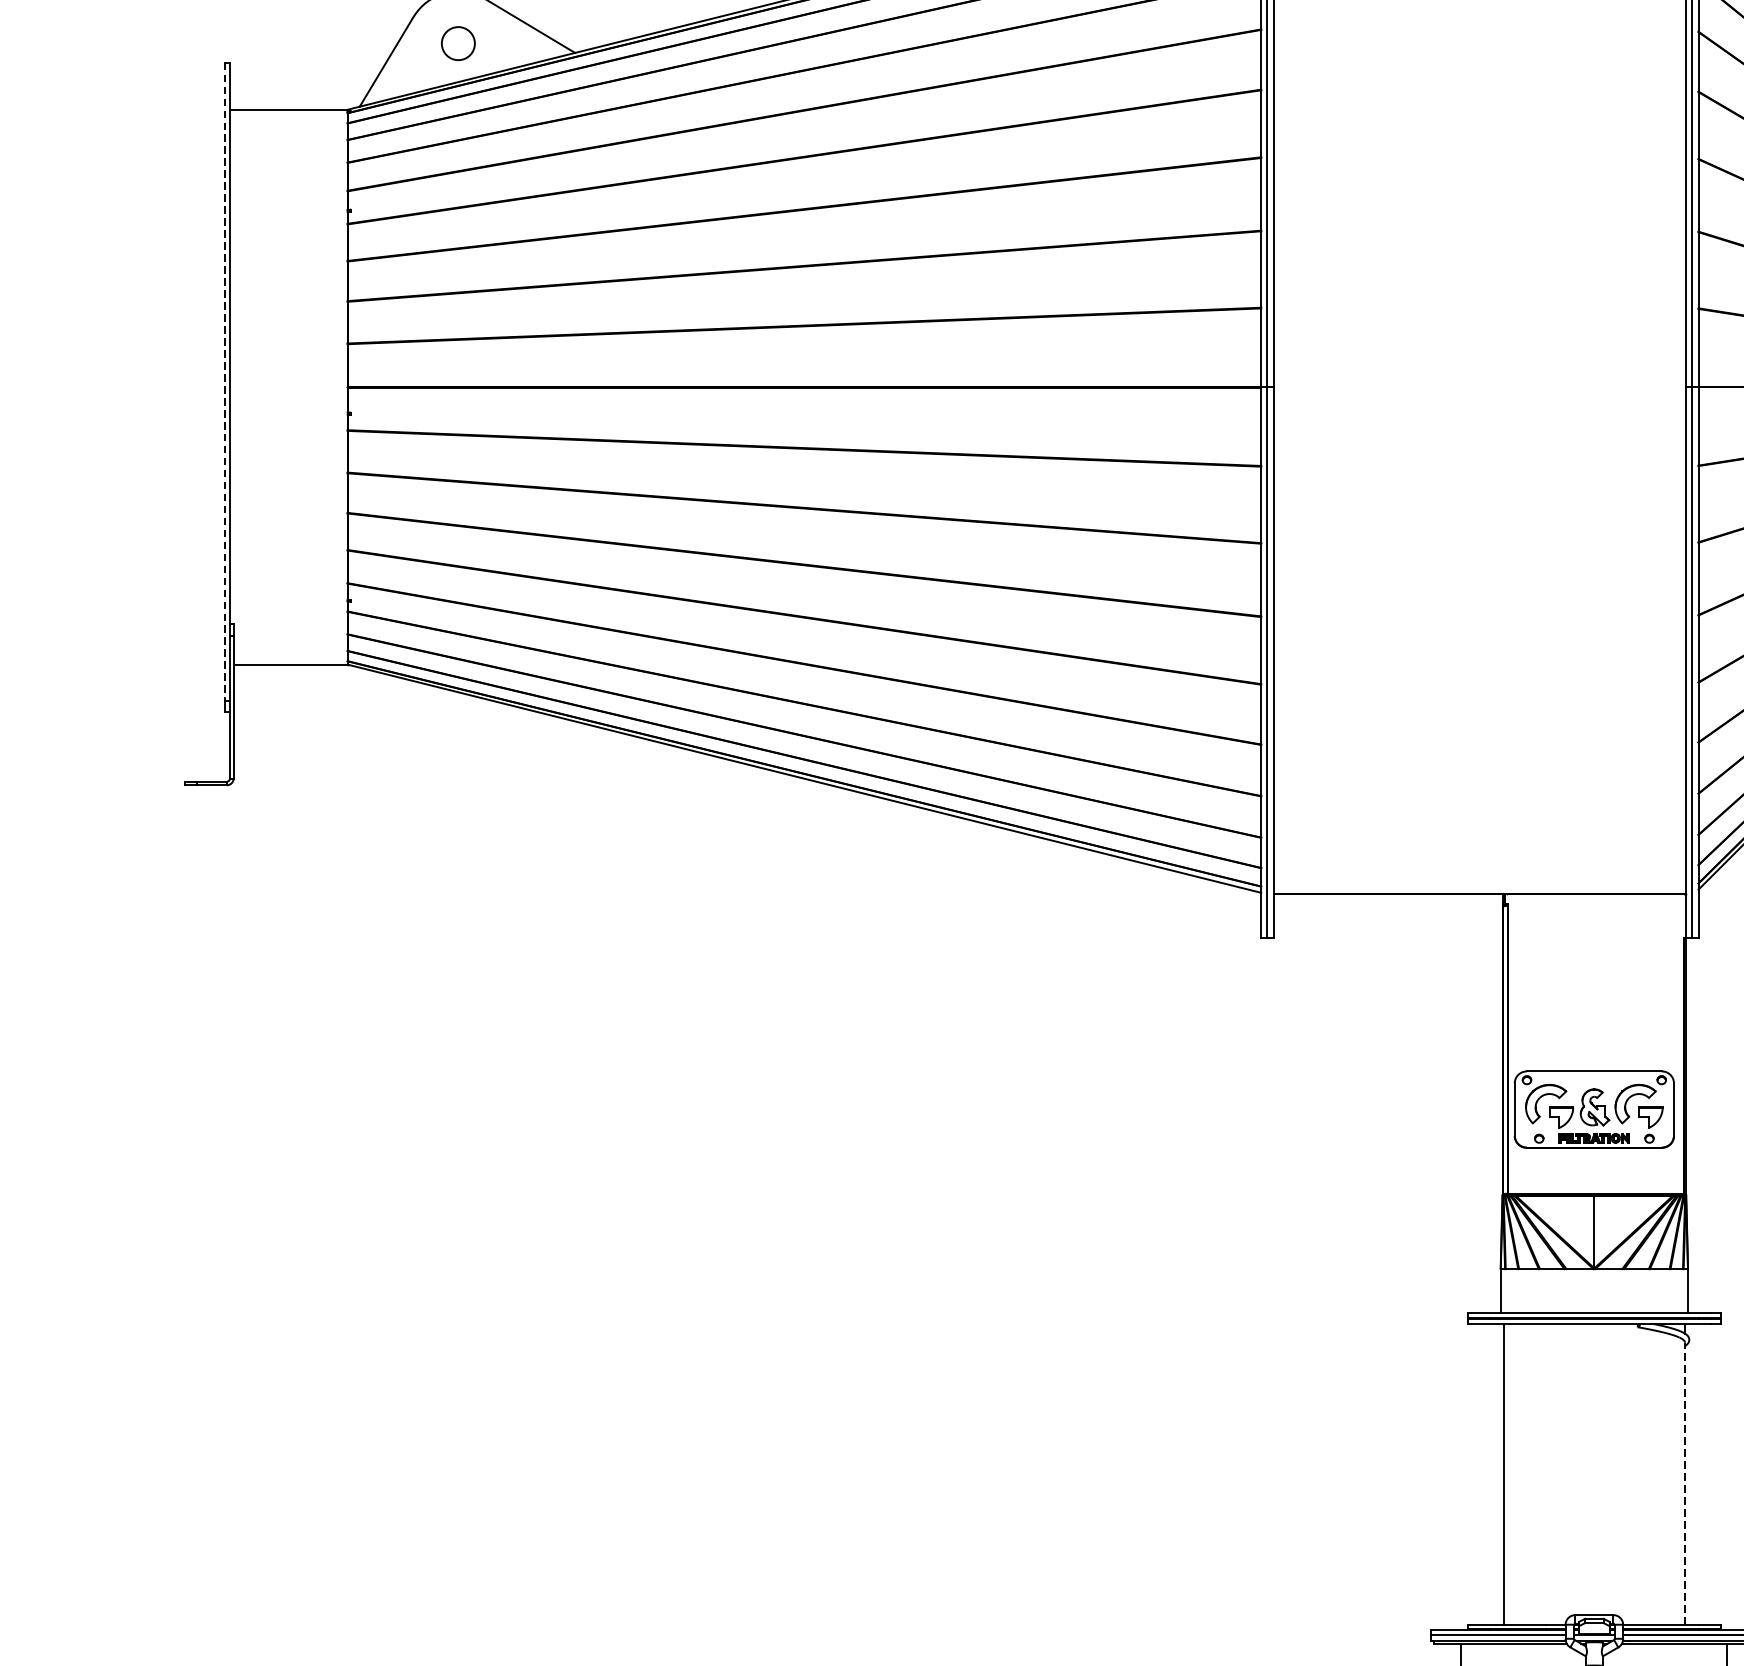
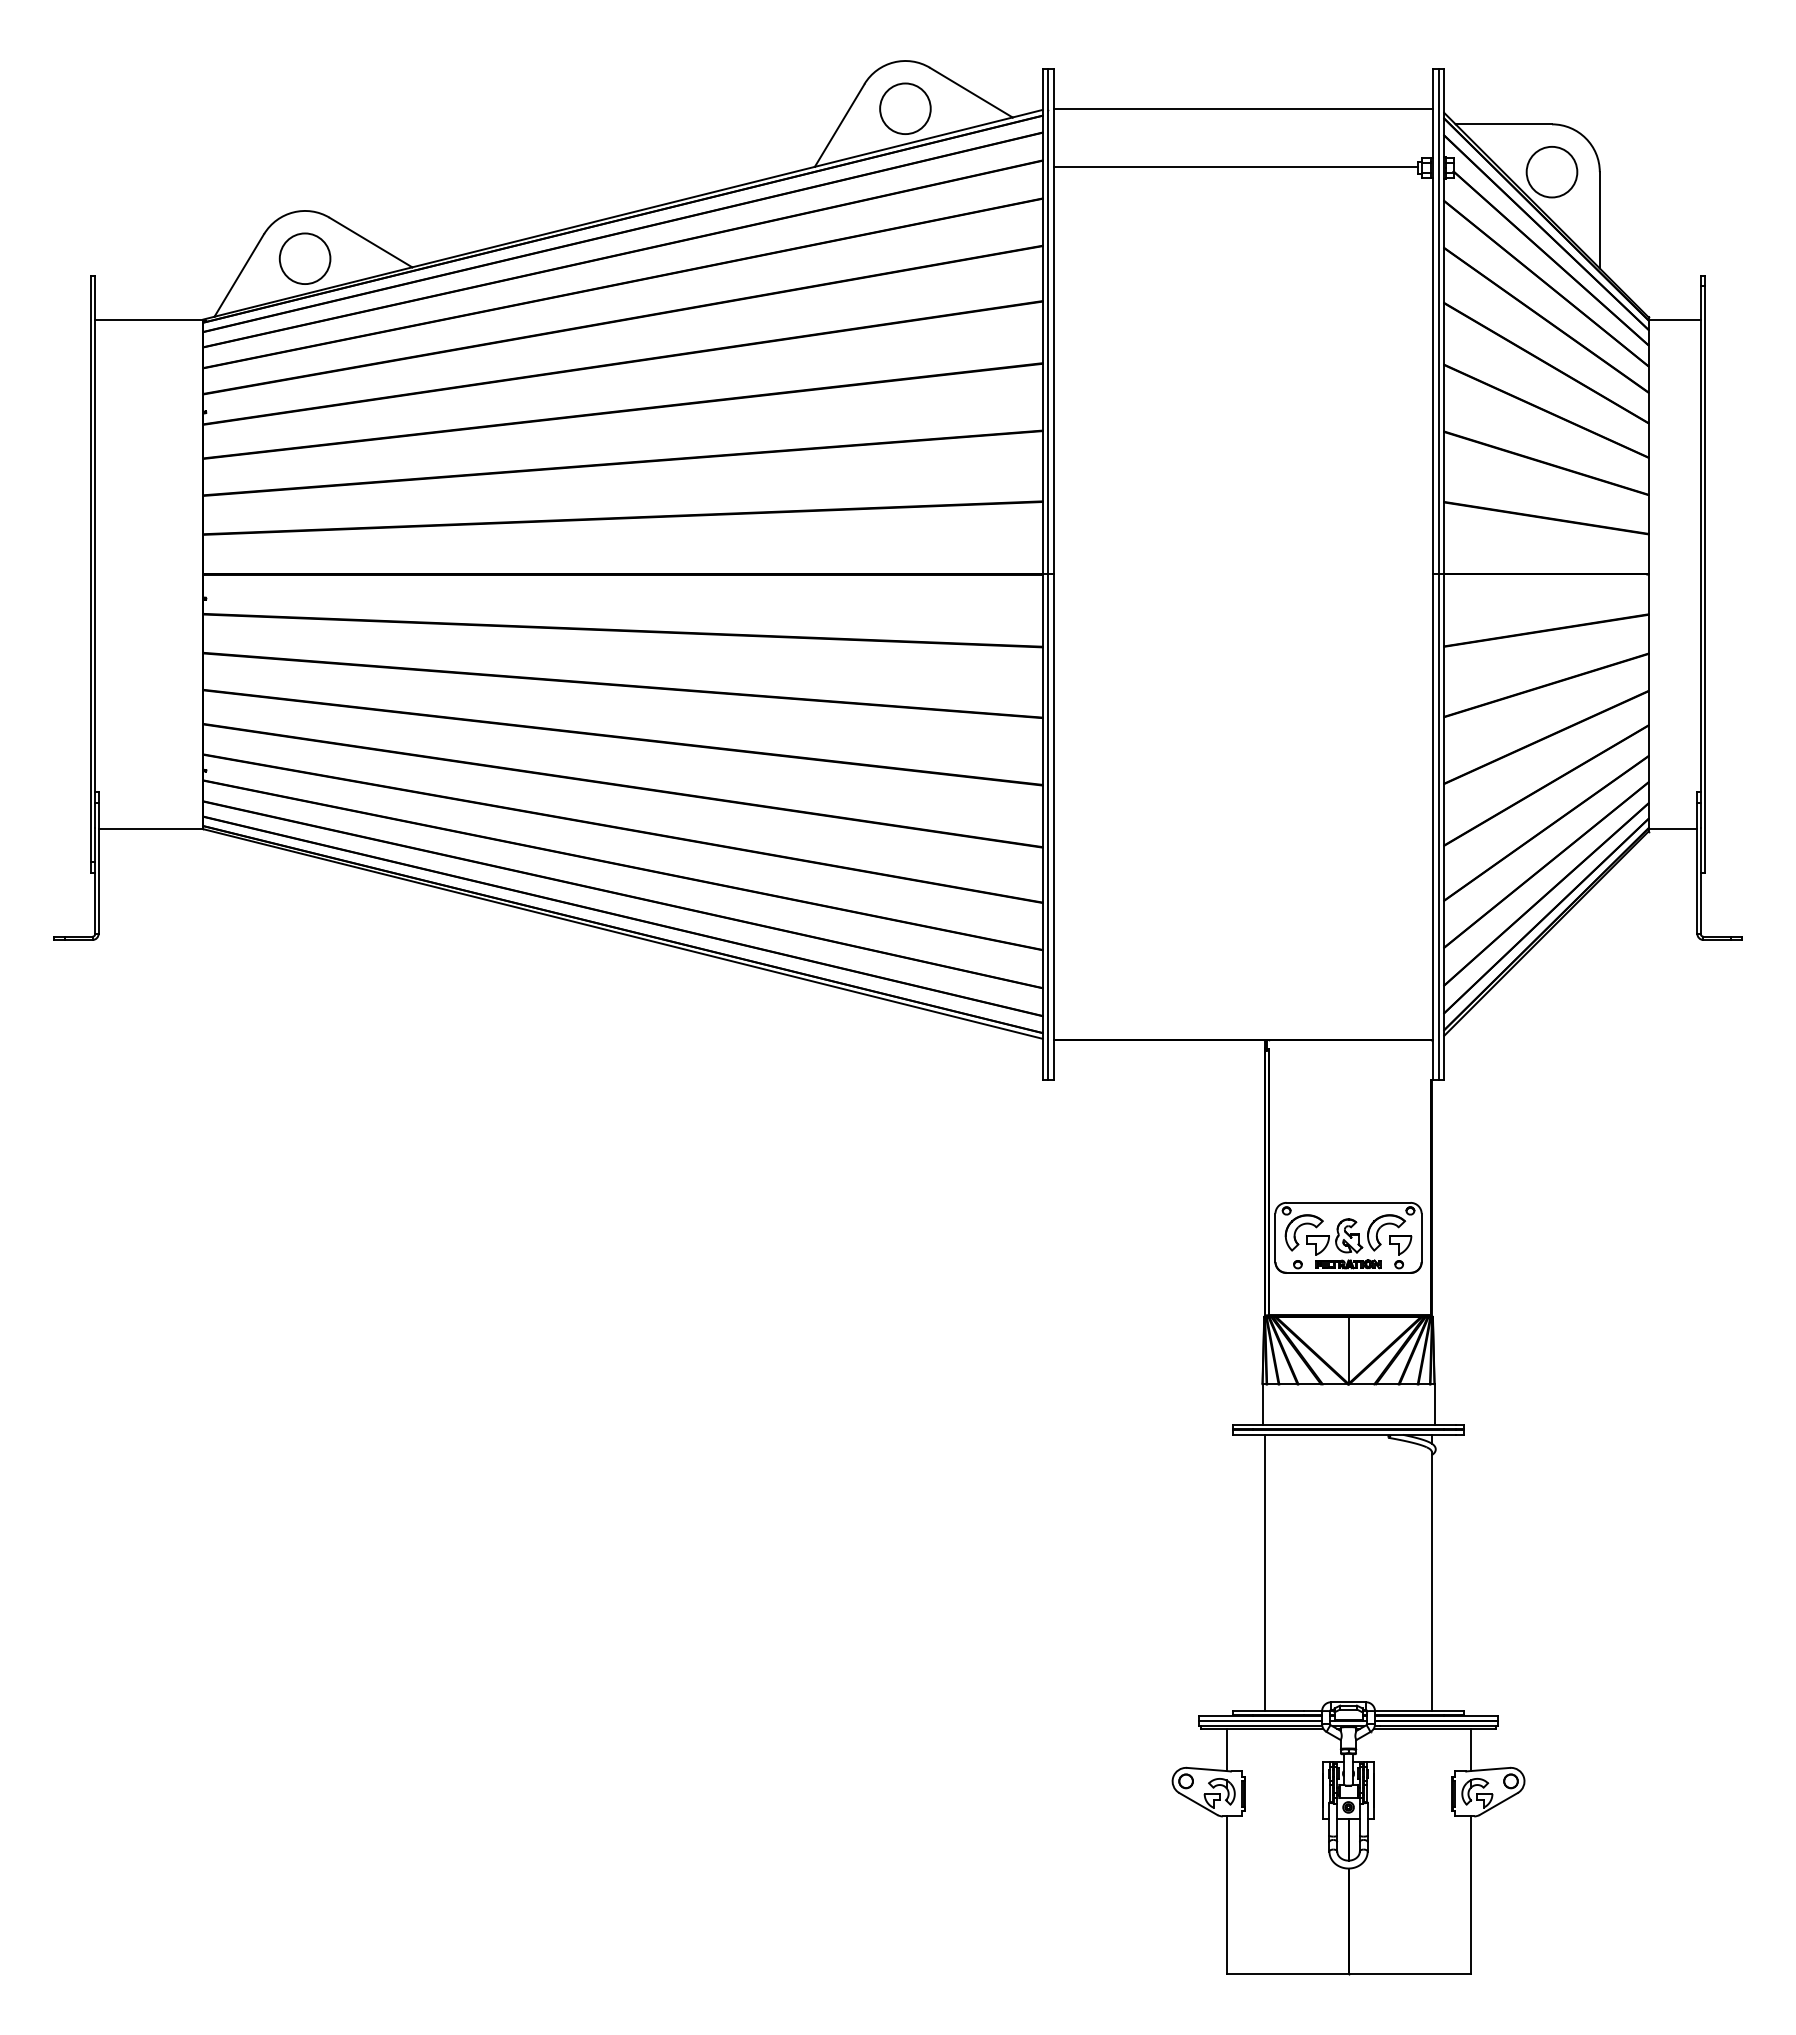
circle: (457, 43) -> (304, 258), size x1.67
line: (224, 381) -> (90, 569), dashed -> solid
line: (1684, 1482) -> (1431, 1580), dashed -> solid

